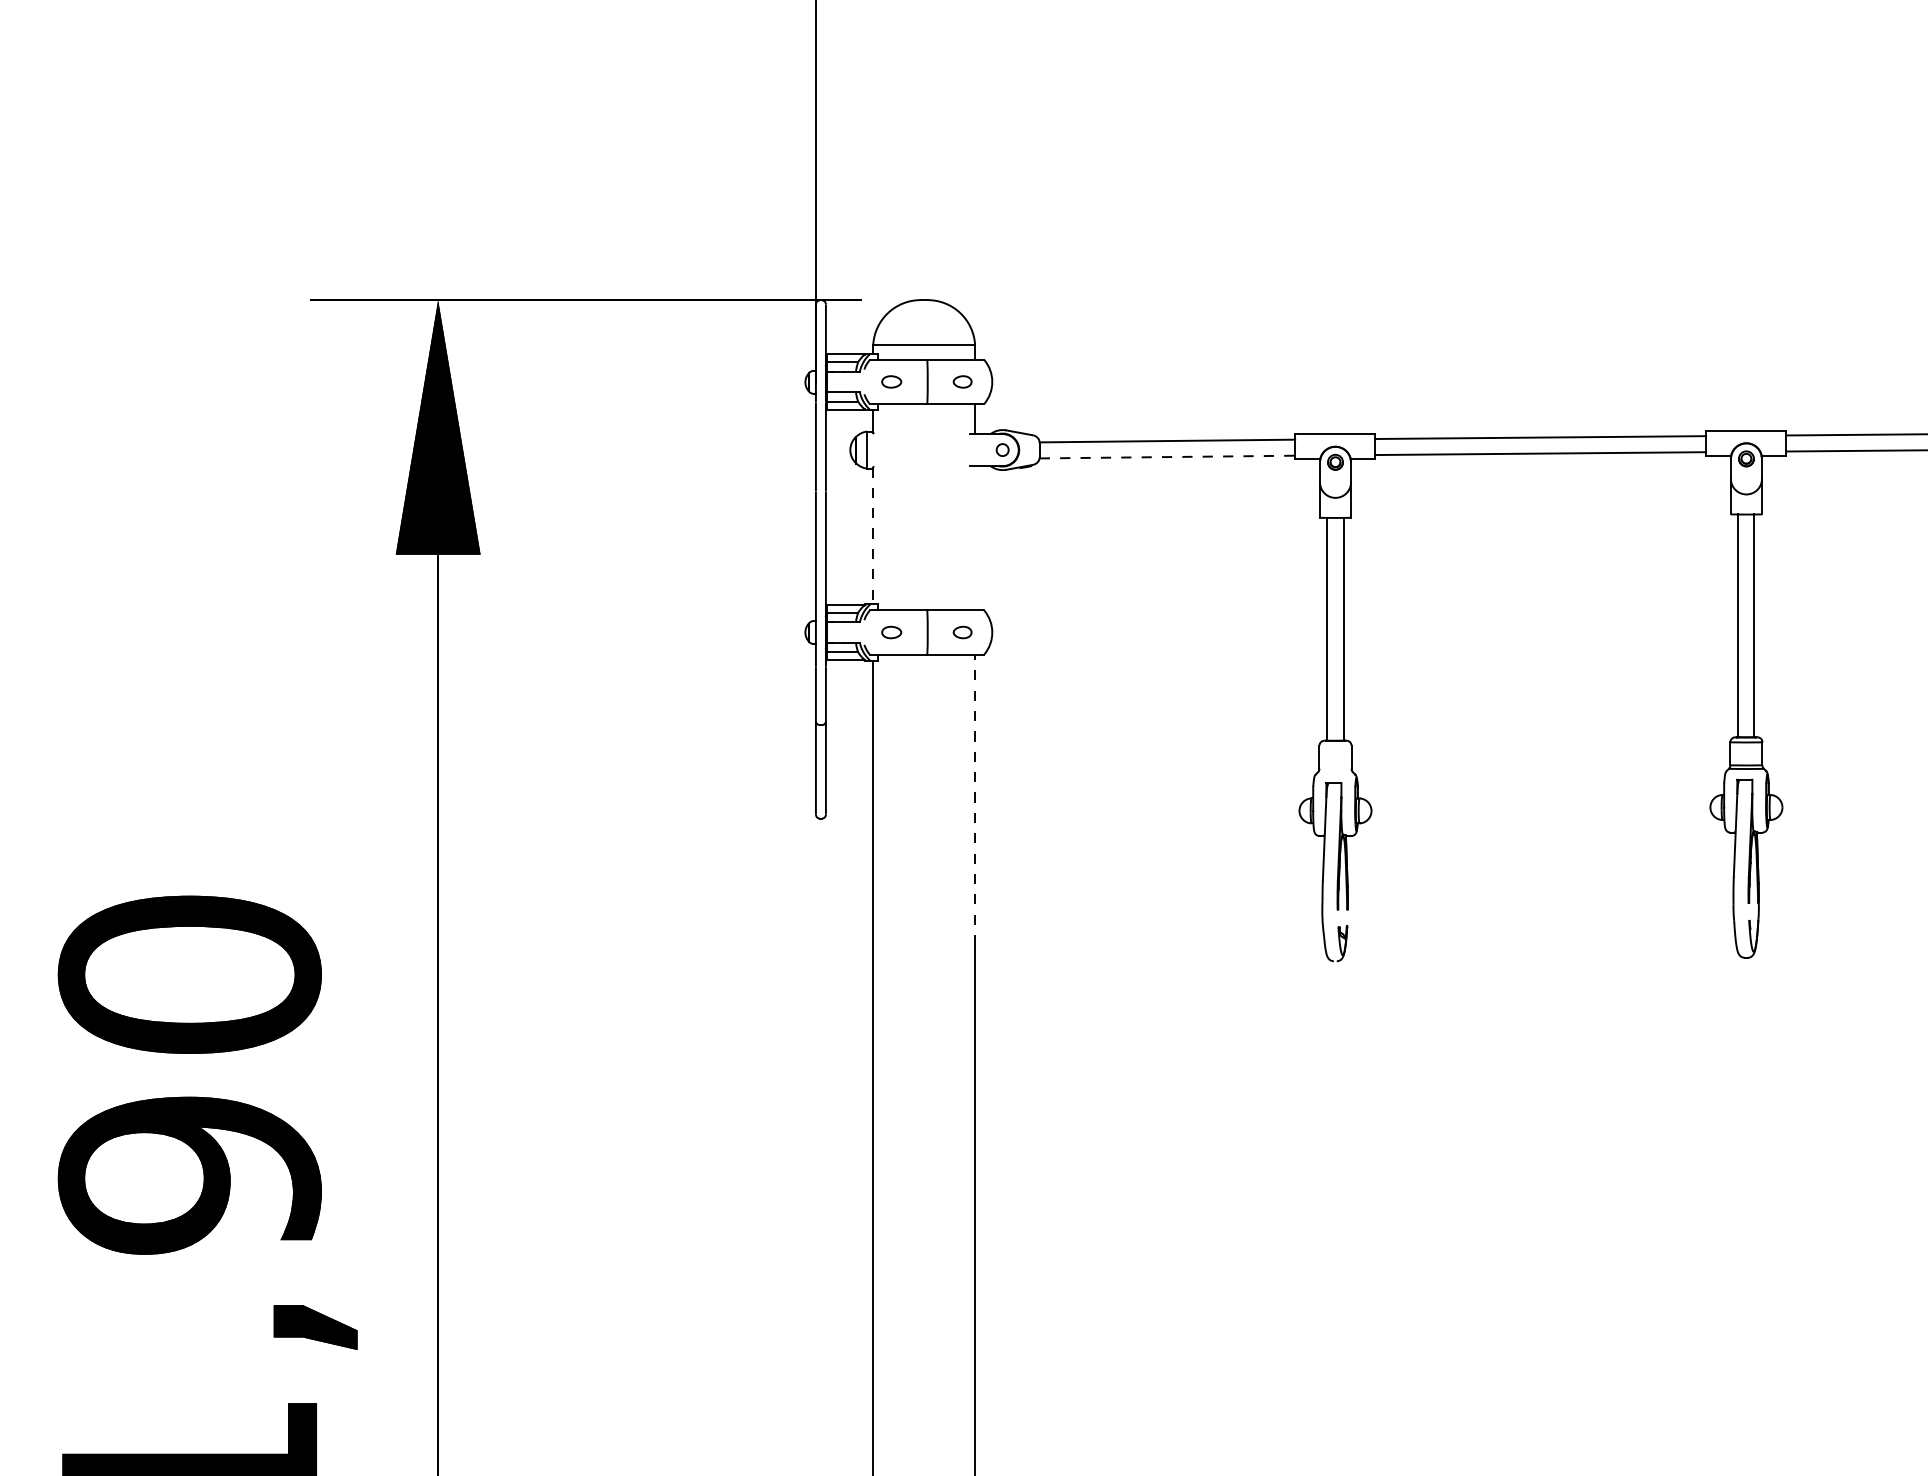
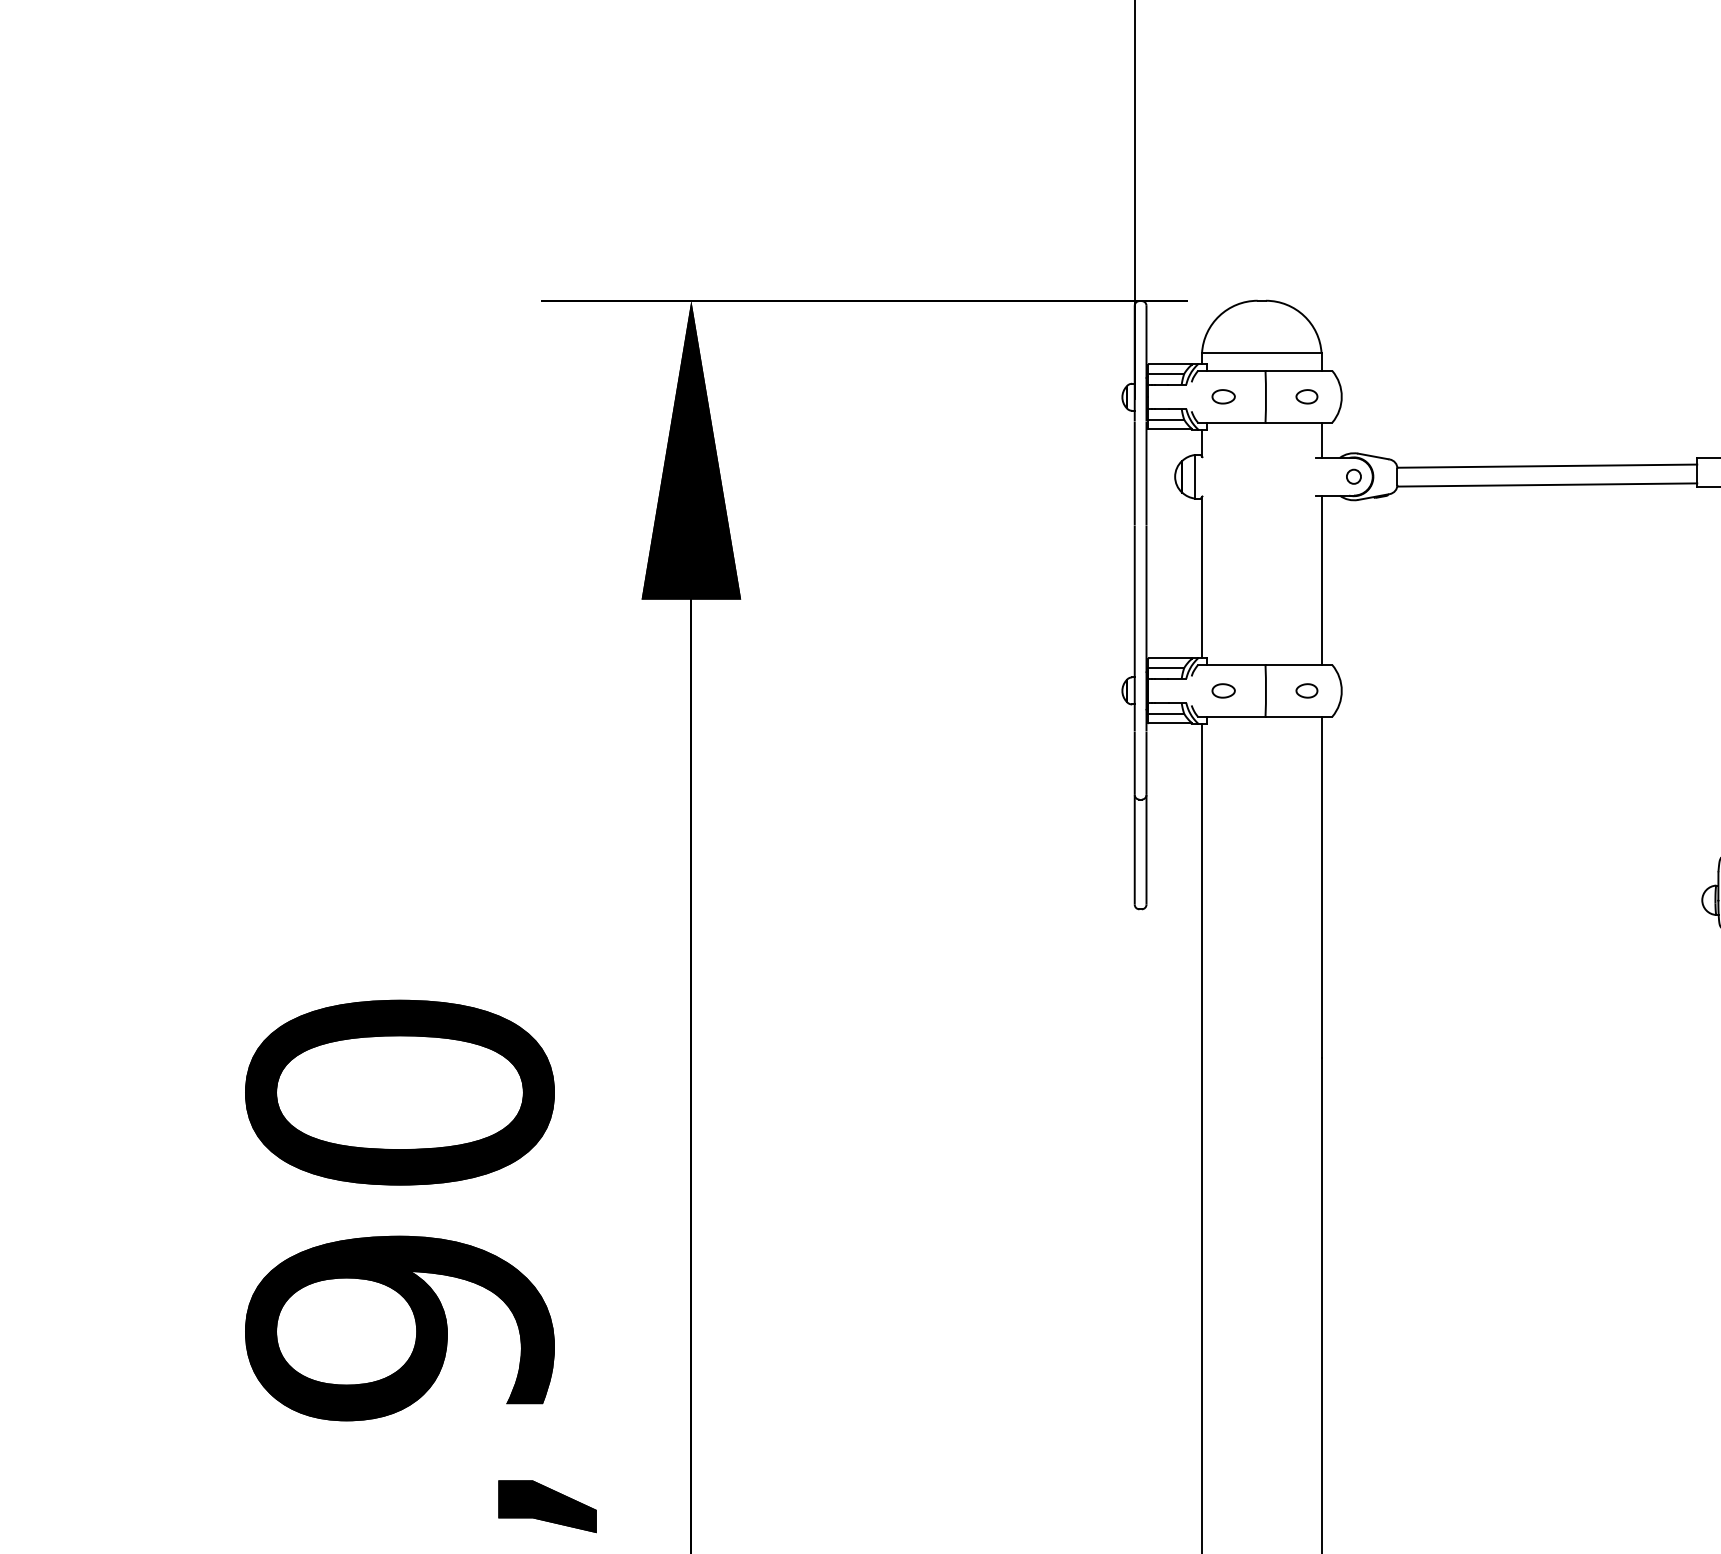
line: (1167, 457) -> (1547, 485), dashed -> solid
line: (873, 535) -> (1202, 577), dashed -> solid
line: (975, 538) -> (1322, 580), added
line: (975, 799) -> (1322, 886), dashed -> solid

